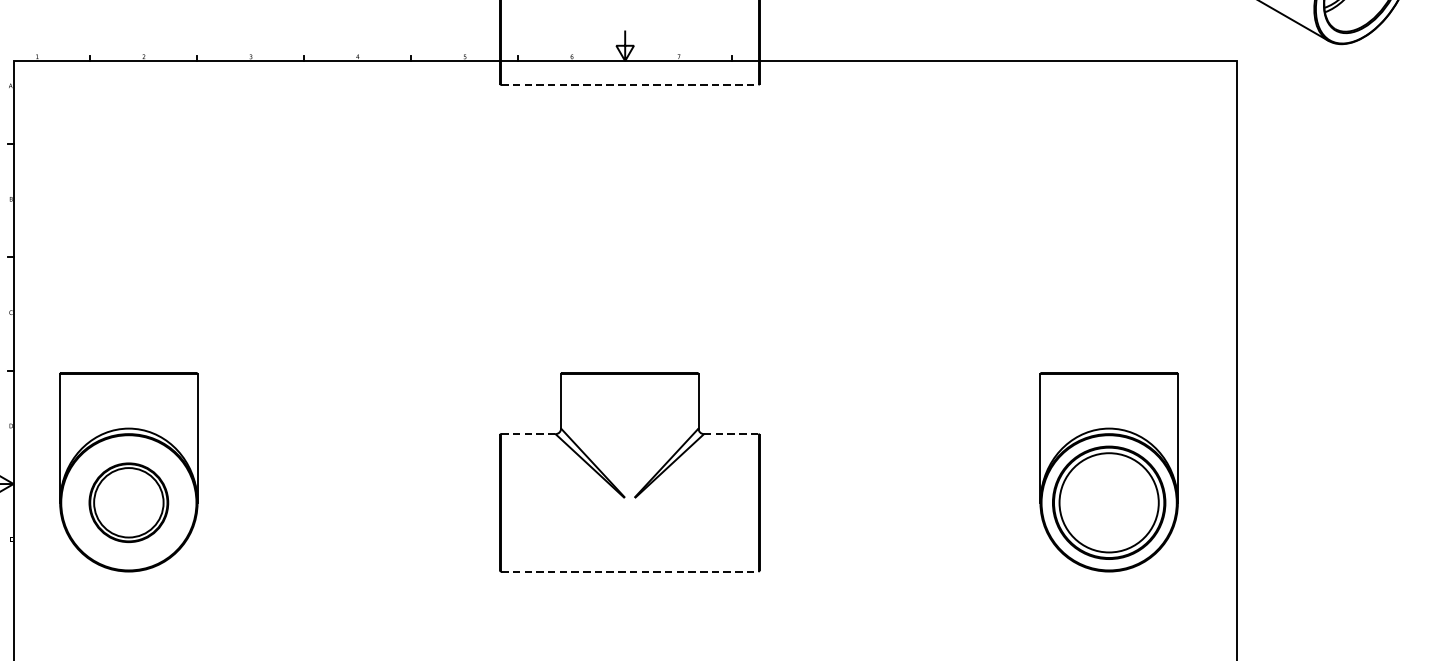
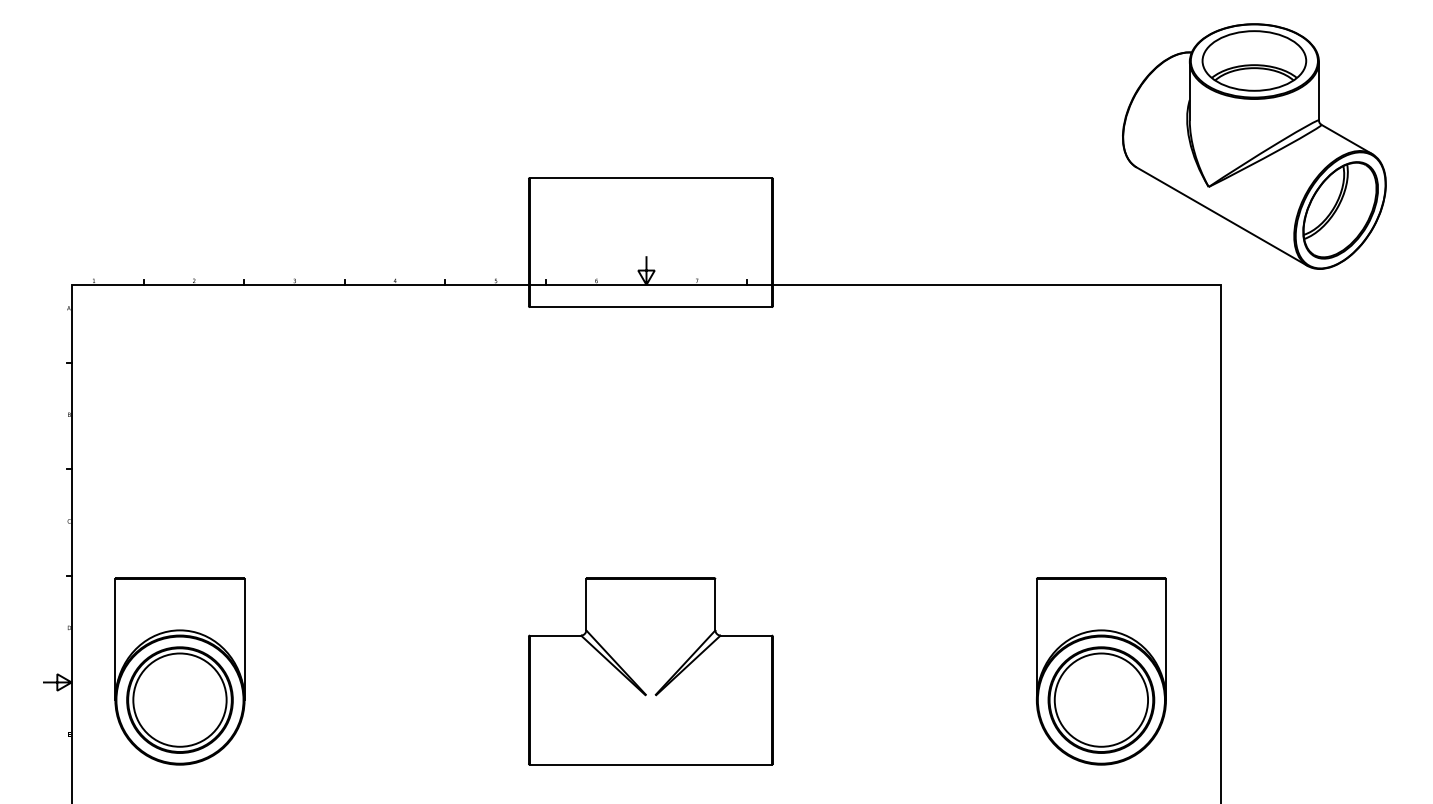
line: (629, 85) -> (650, 307), dashed -> solid
line: (528, 434) -> (555, 635), dashed -> solid
line: (731, 434) -> (746, 635), dashed -> solid
part: (128, 502) -> (179, 699), size x1.43
line: (629, 571) -> (650, 764), dashed -> solid

